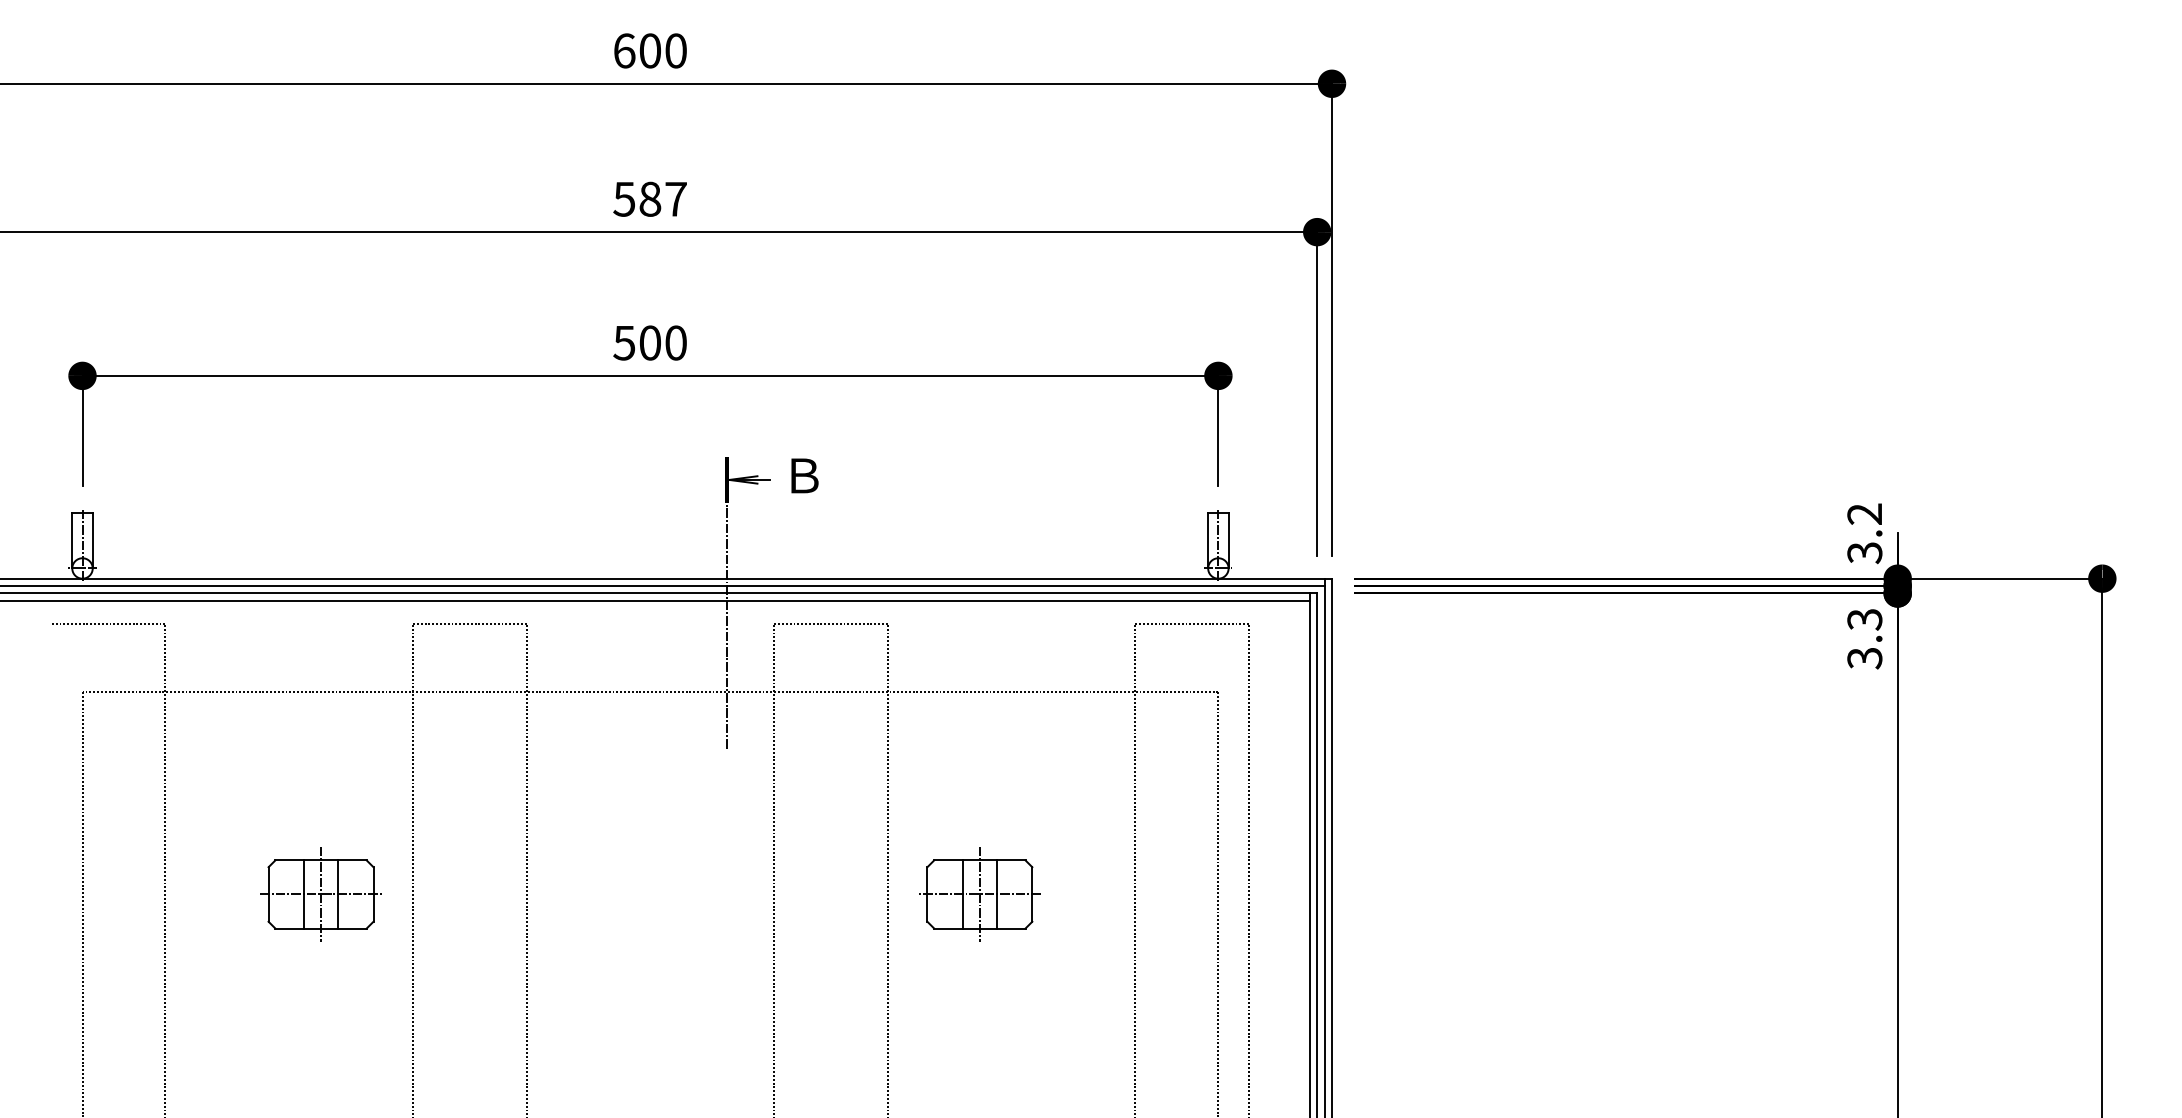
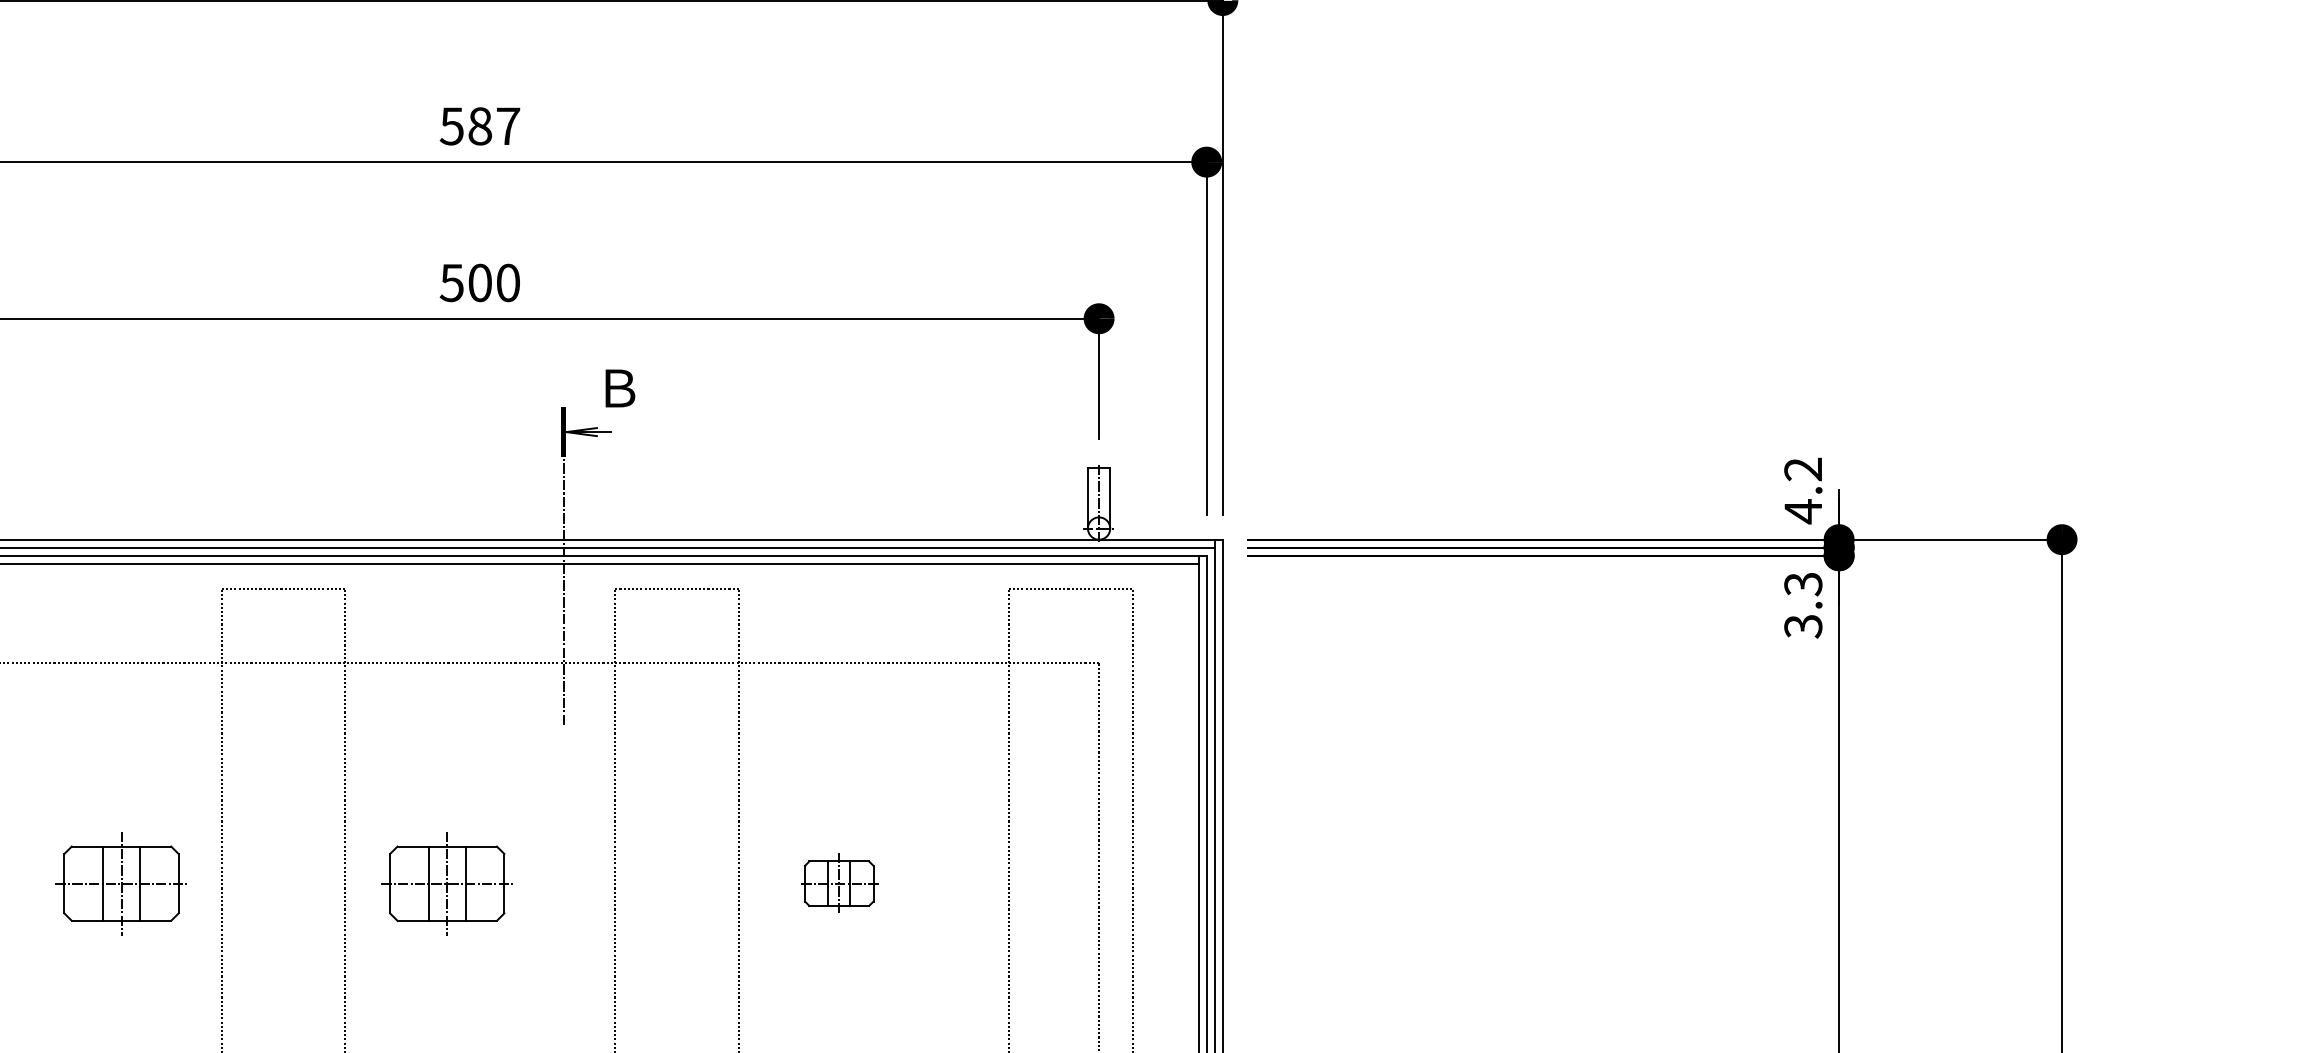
text: (804, 475) -> (619, 388), moved
text: (1864, 552) -> (1802, 511), 3.2 -> 4.2
part: (619, 894) -> (446, 883), added
part: (979, 894) -> (838, 883), size x0.6

